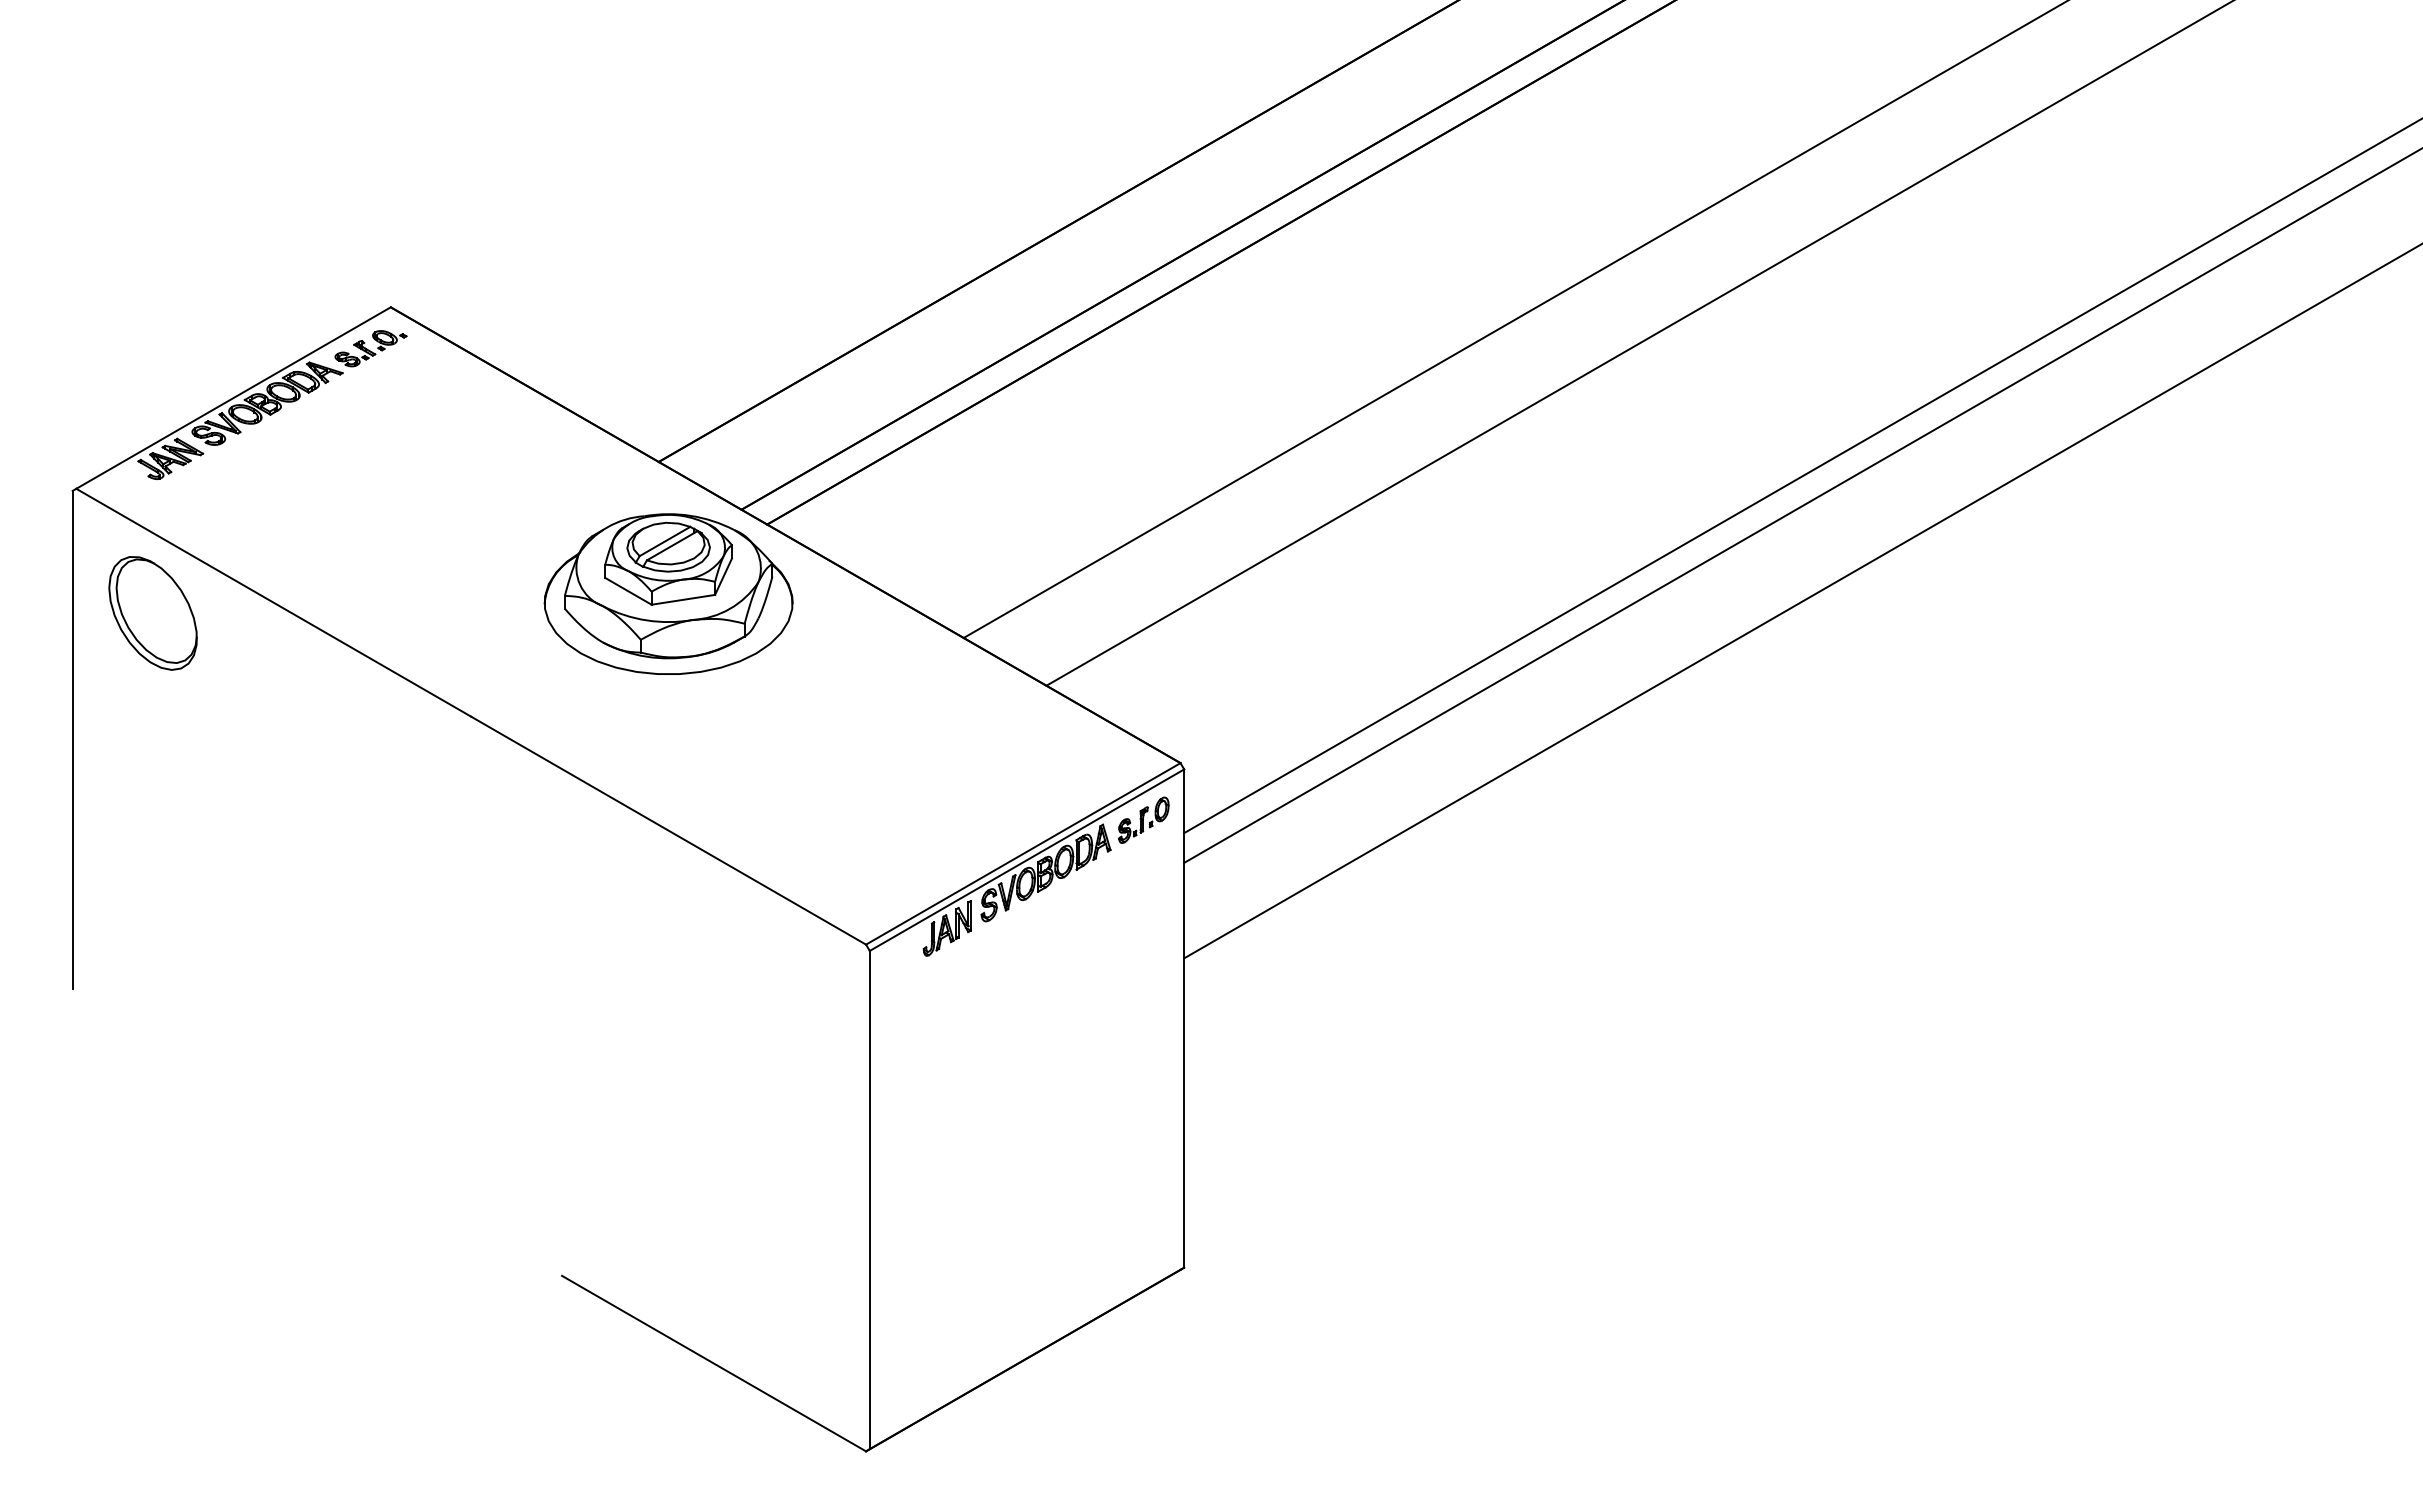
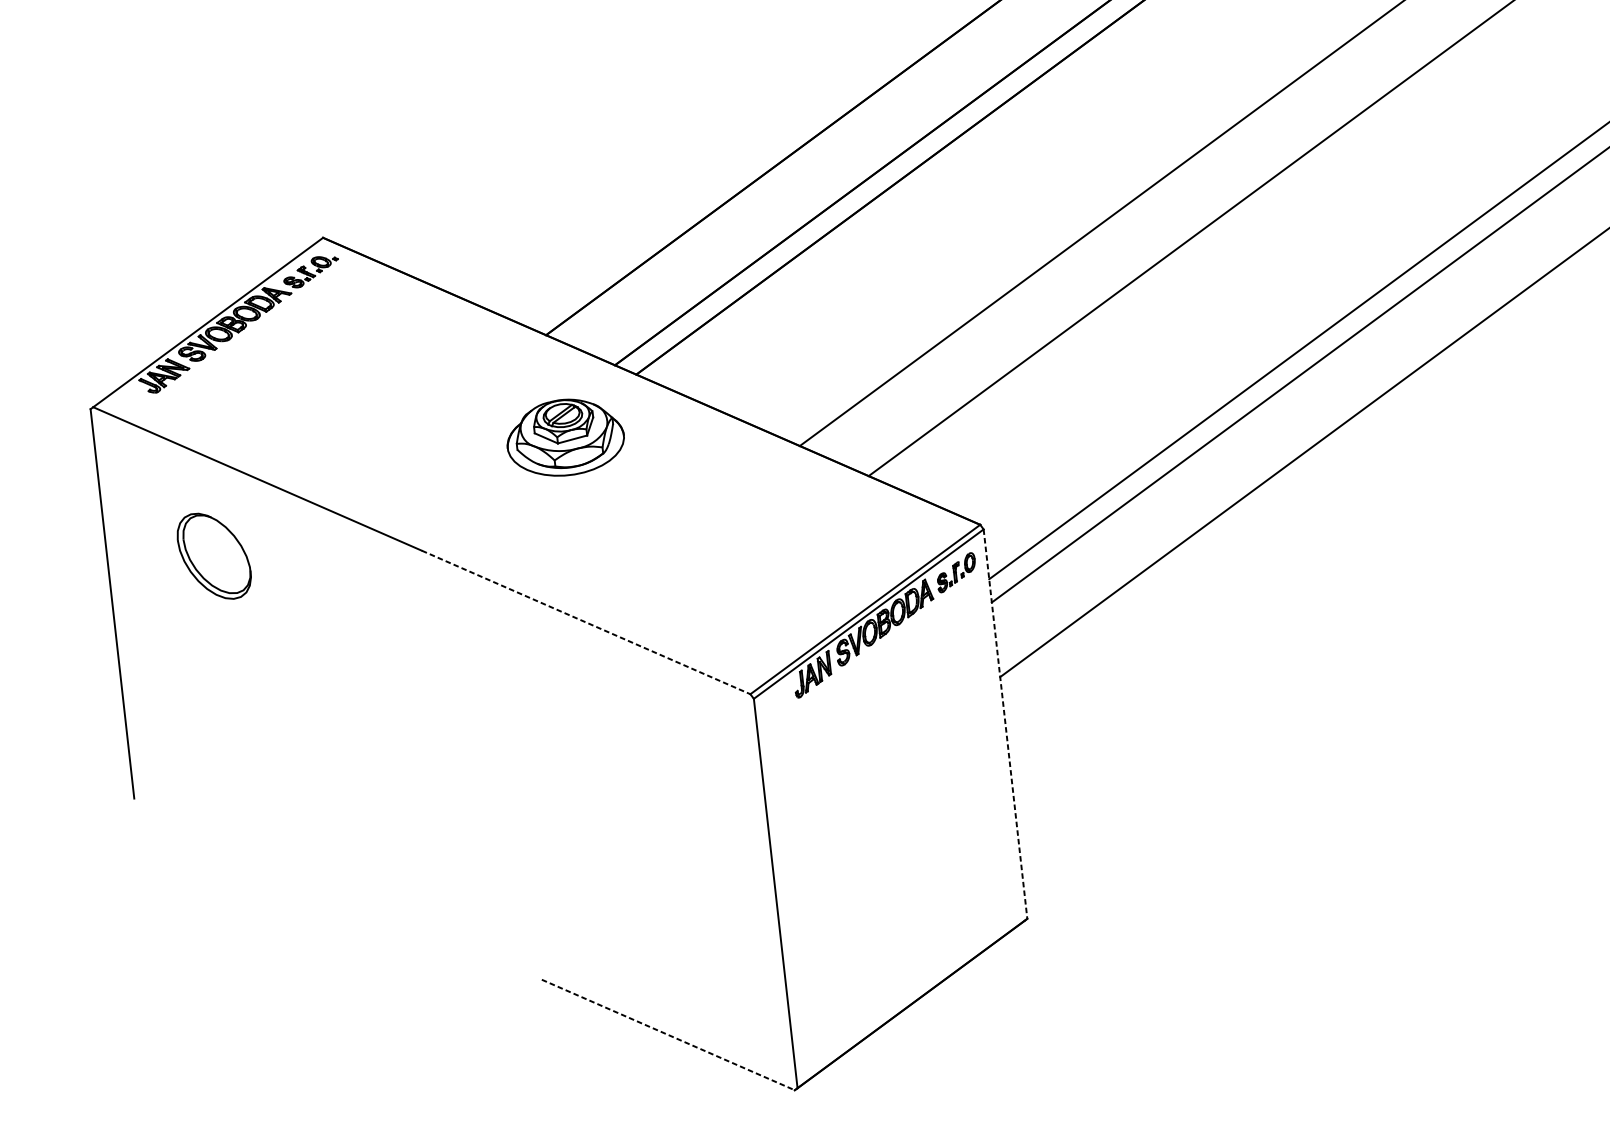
part: (668, 593) -> (565, 437), size x0.6
part: (152, 613) -> (213, 556), moved
line: (668, 830) -> (586, 622), solid -> dashed
line: (1184, 1019) -> (1005, 724), solid -> dashed
line: (714, 1363) -> (668, 1034), solid -> dashed

